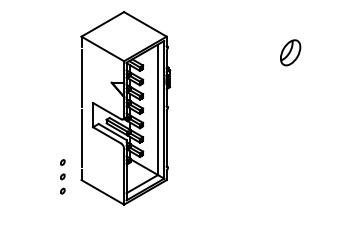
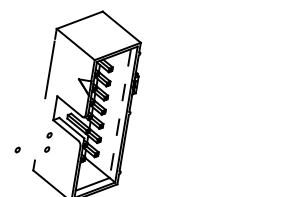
part: (290, 52) -> (260, 78), removed
line: (158, 110) -> (120, 114), solid -> dashed
line: (81, 138) -> (40, 129), removed
part: (62, 183) -> (48, 141), moved

